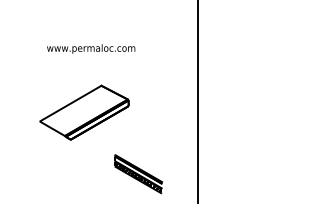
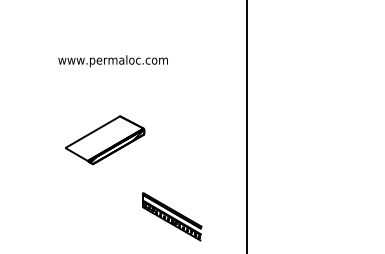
part: (84, 112) -> (104, 140), size x0.71

